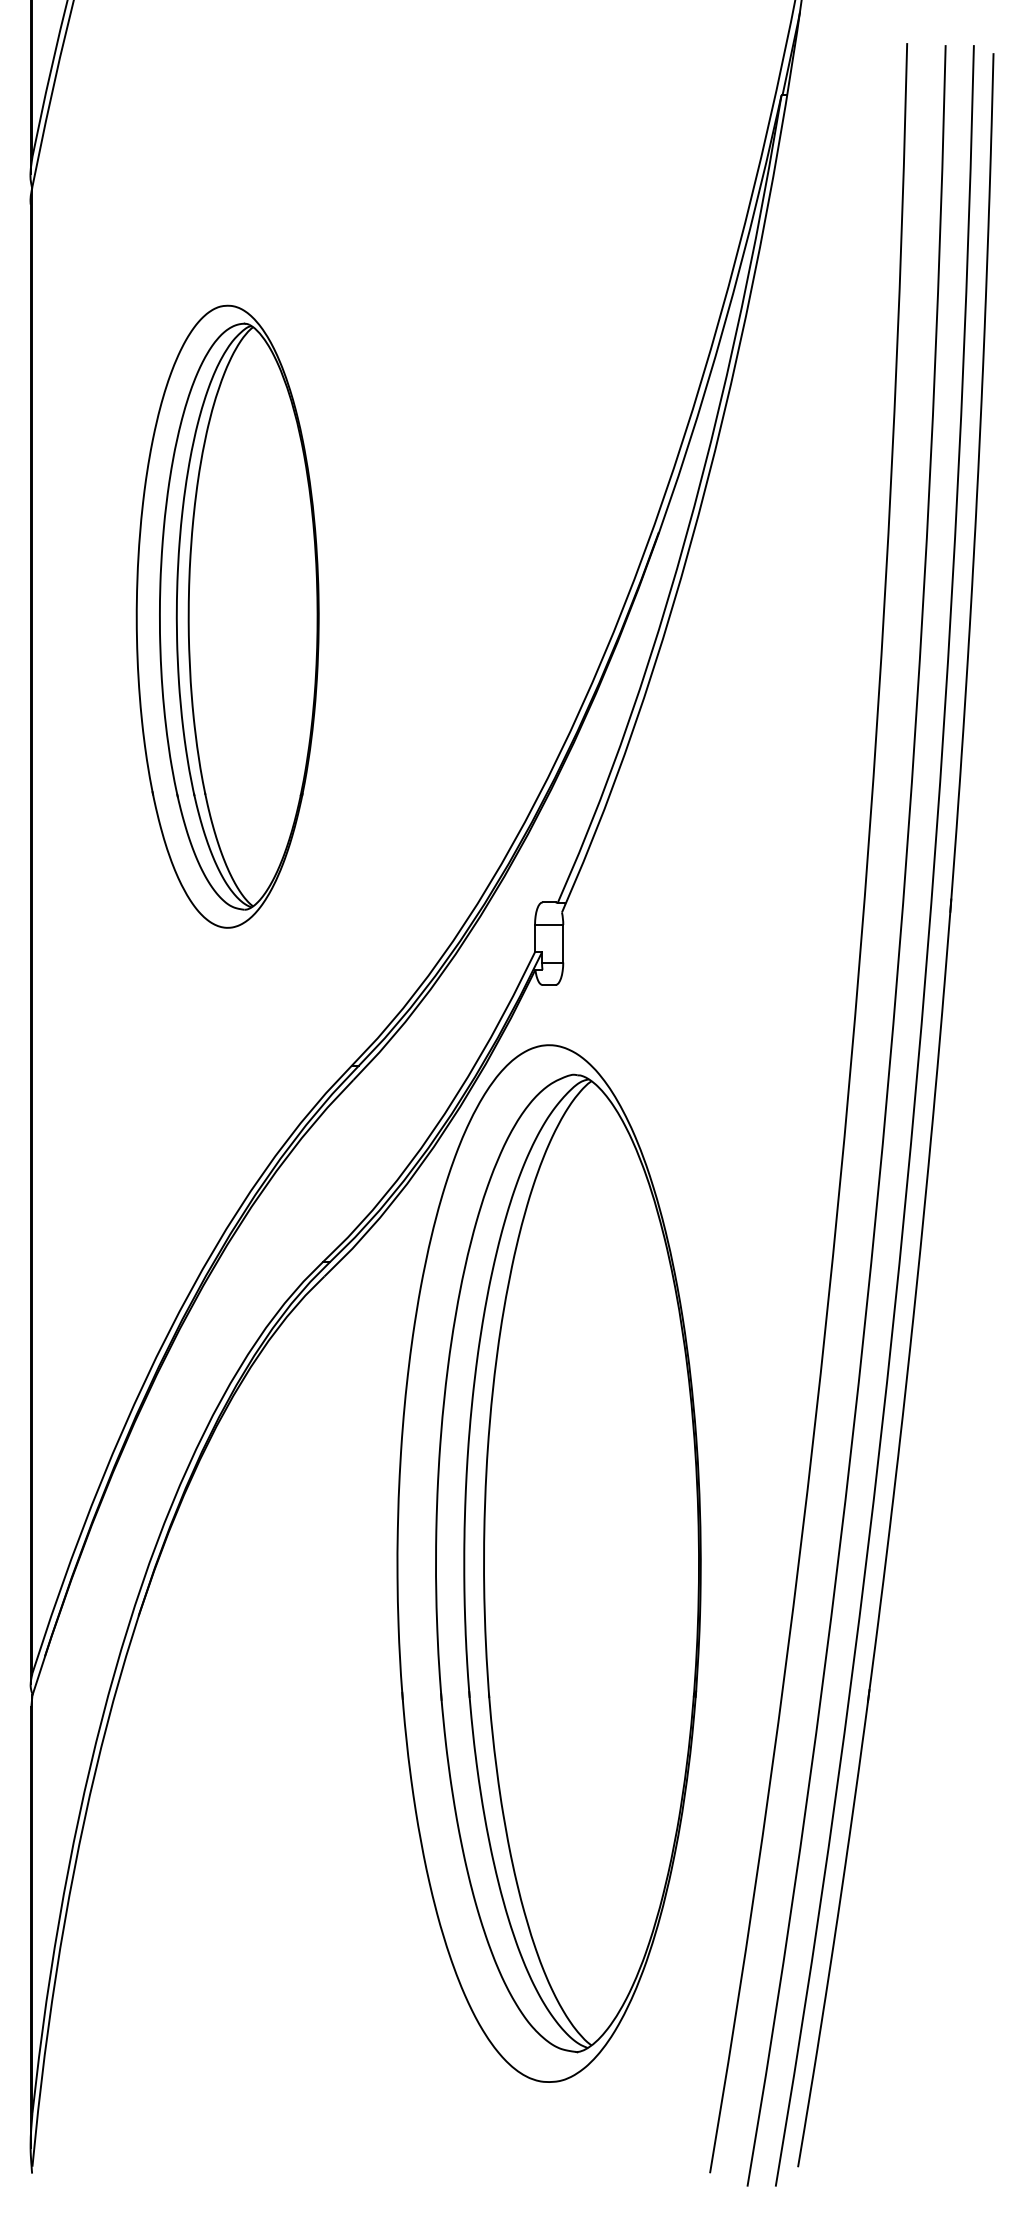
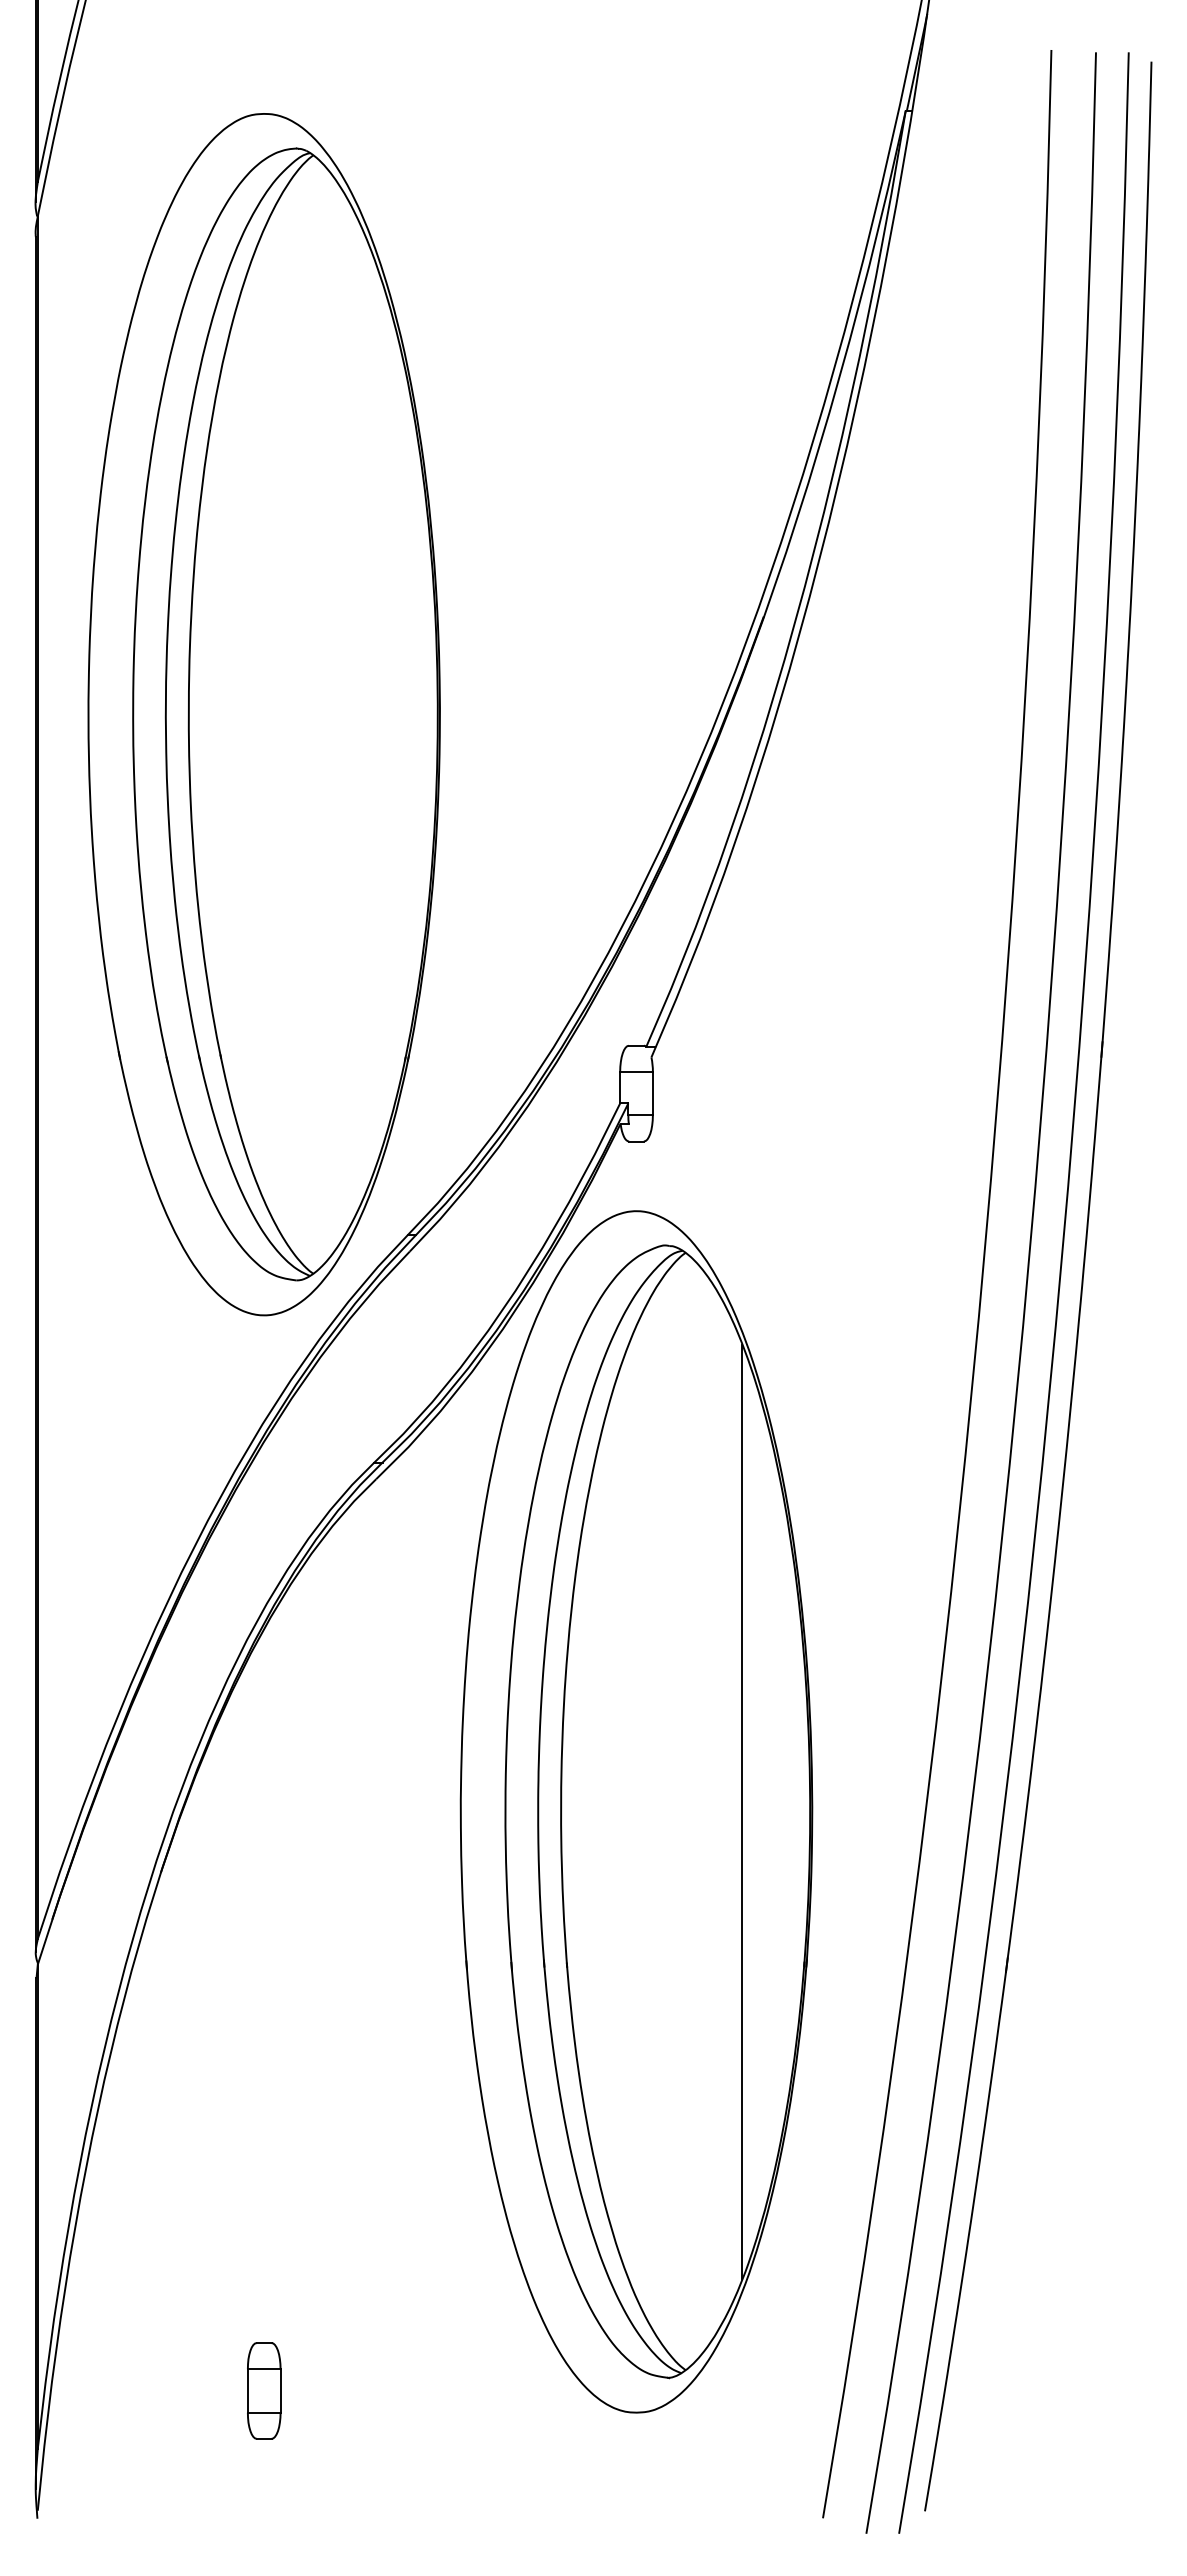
part: (227, 616) -> (263, 714), size x1.67
line: (640, 1563) -> (742, 1811), added
part: (228, 2062) -> (264, 2390), added

